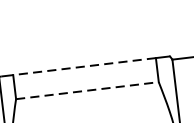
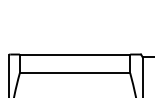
line: (83, 66) -> (74, 54), dashed -> solid
line: (88, 91) -> (75, 73), dashed -> solid

